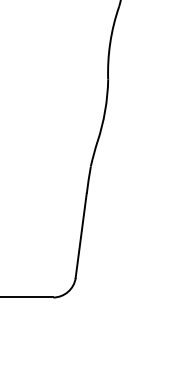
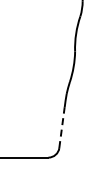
line: (82, 235) -> (62, 127), solid -> dashed

